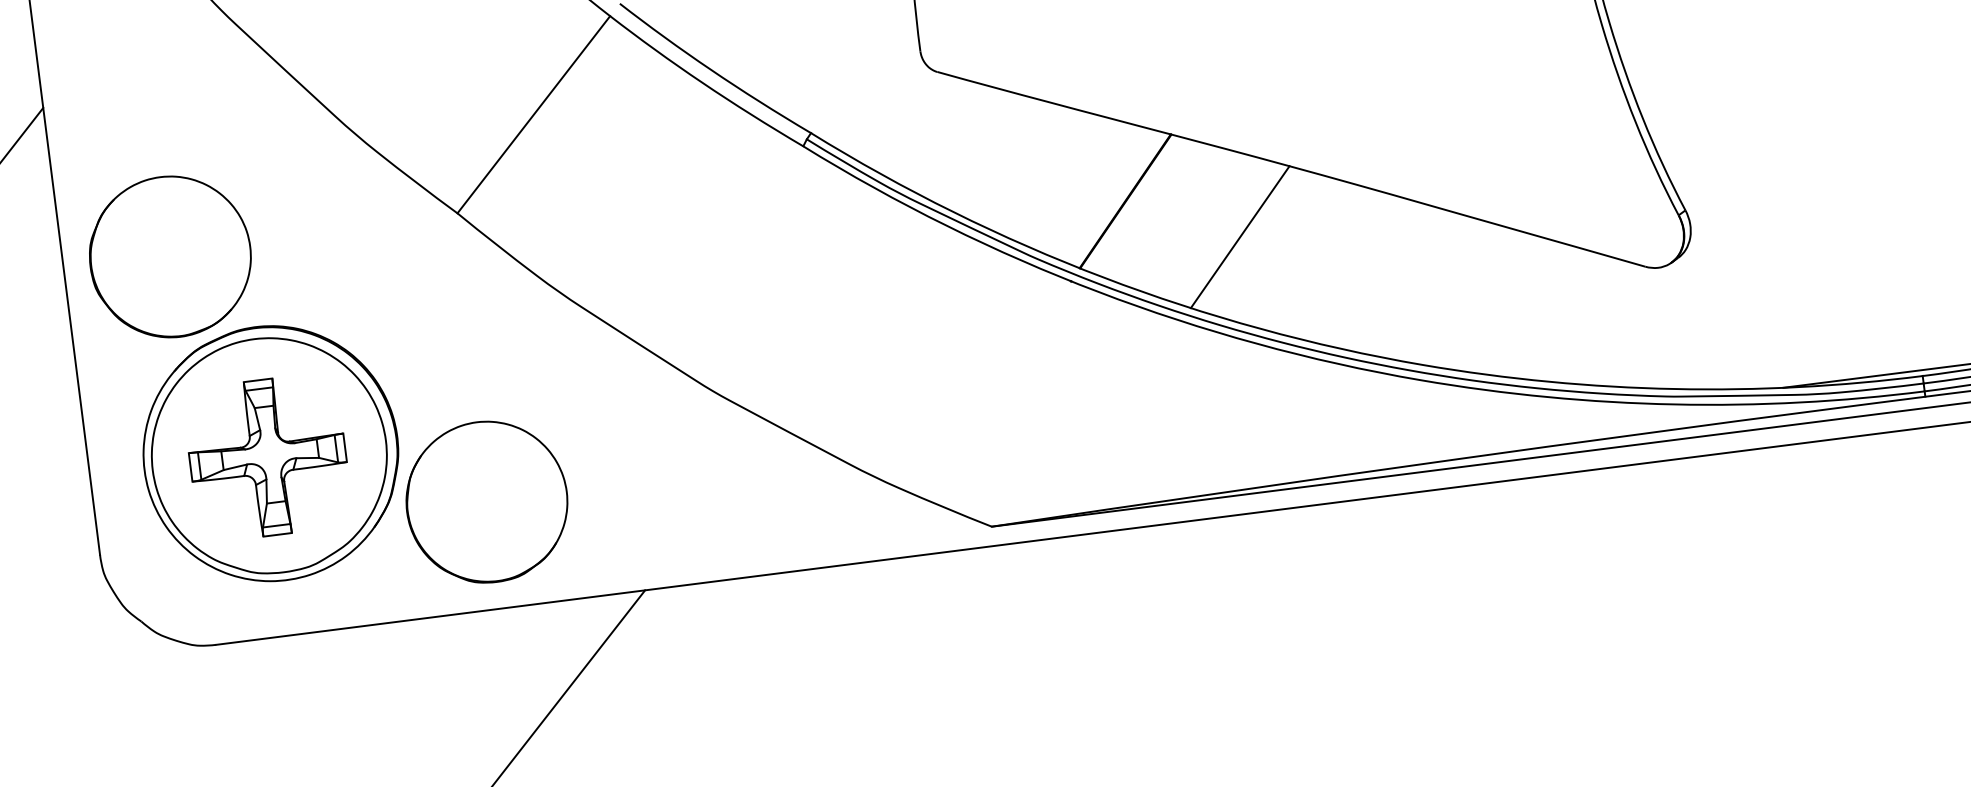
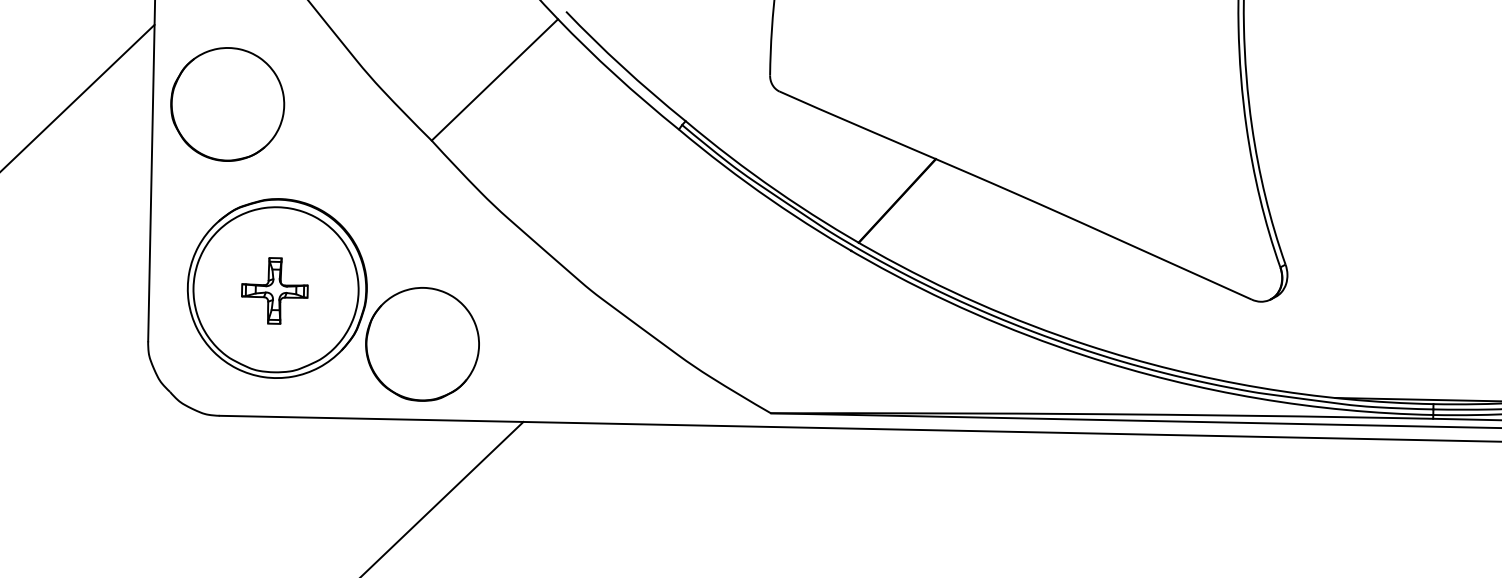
line: (1239, 237) -> (972, 237), removed
part: (170, 257) -> (227, 104), moved
part: (267, 457) -> (274, 290), size x0.6

